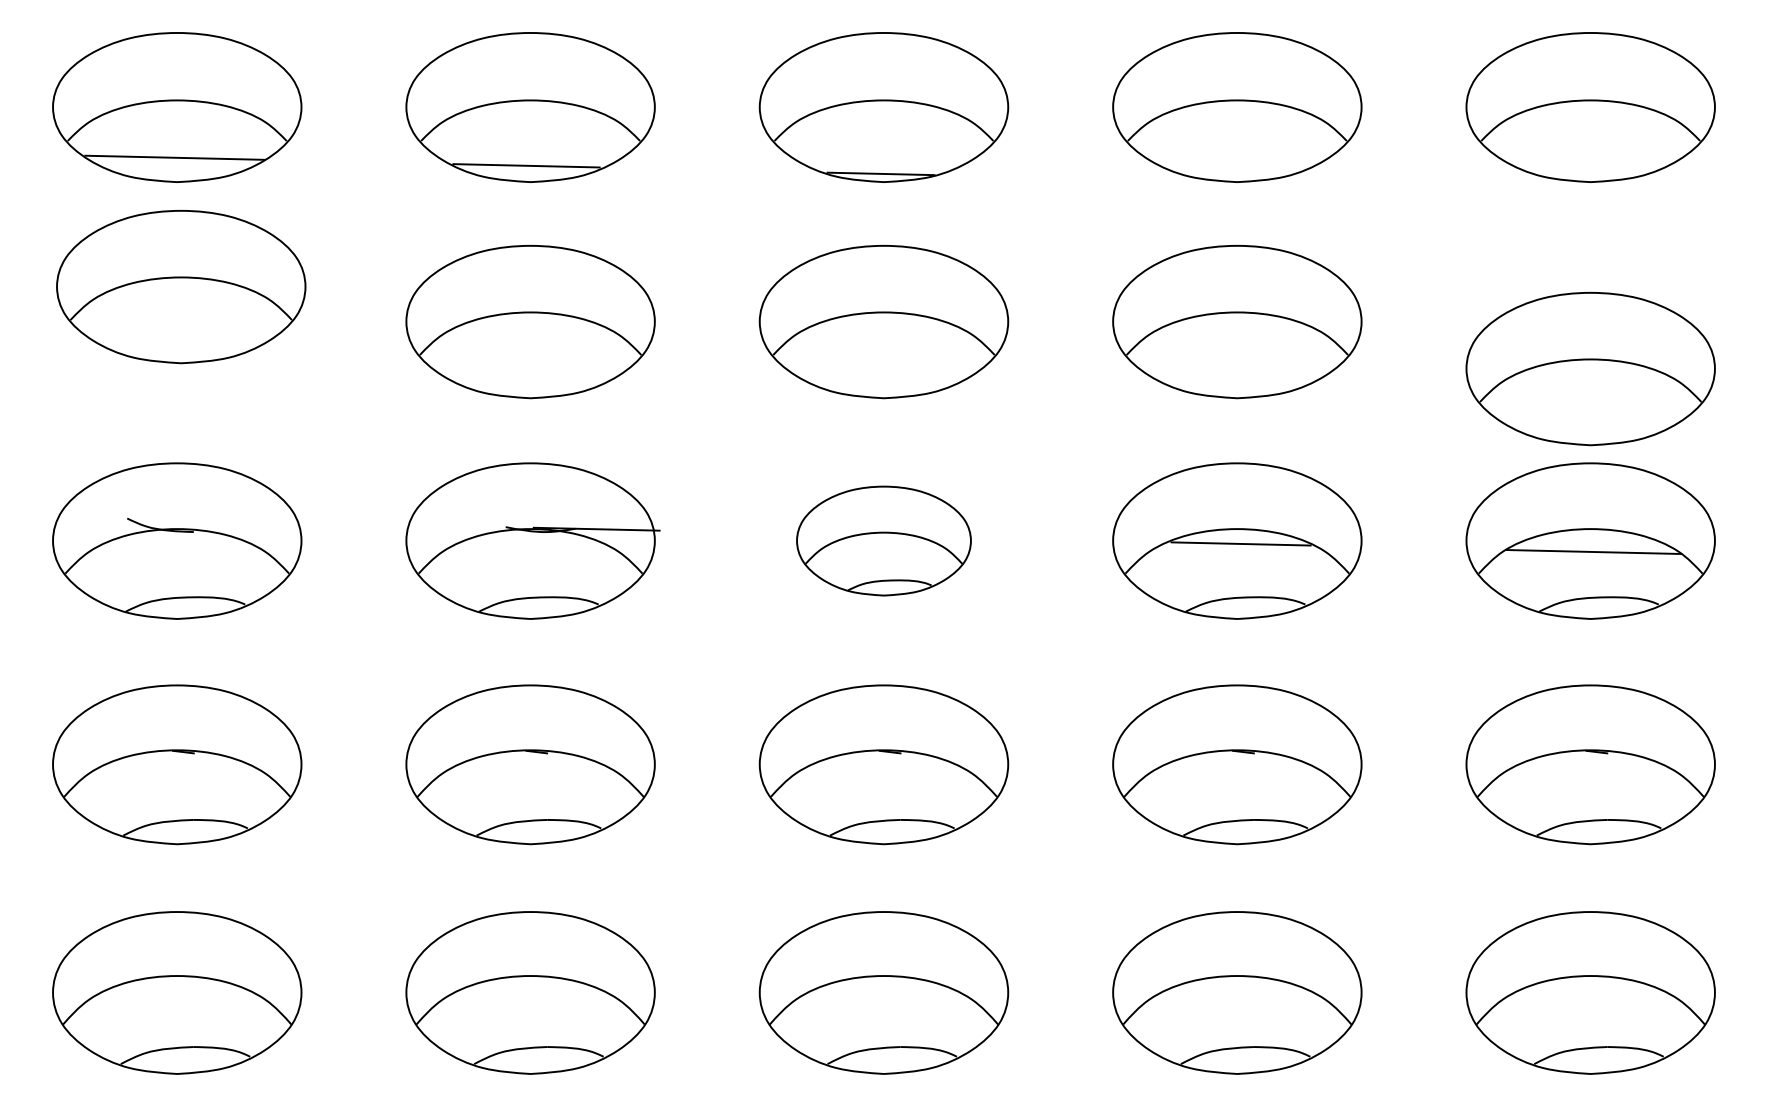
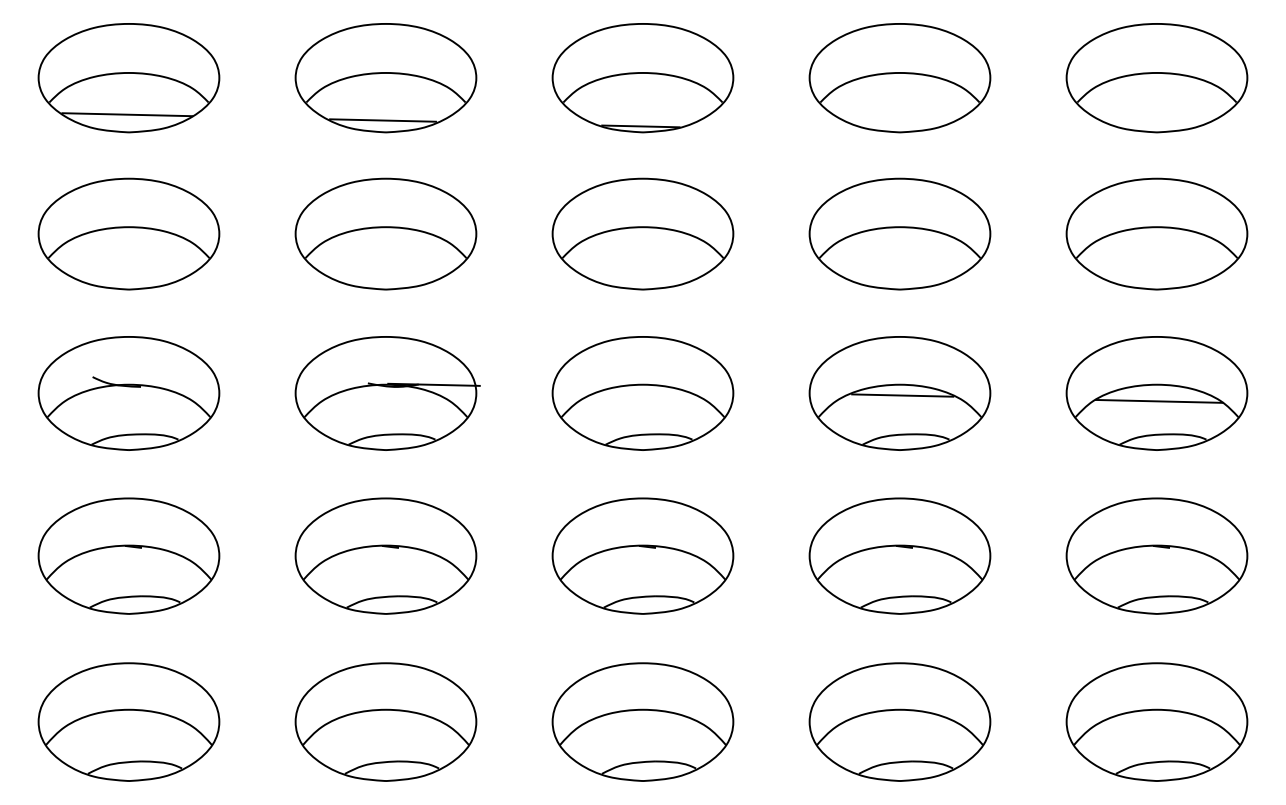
part: (181, 287) -> (129, 234), moved
part: (1590, 369) -> (1156, 234), moved
part: (883, 540) -> (642, 393), size x1.43

